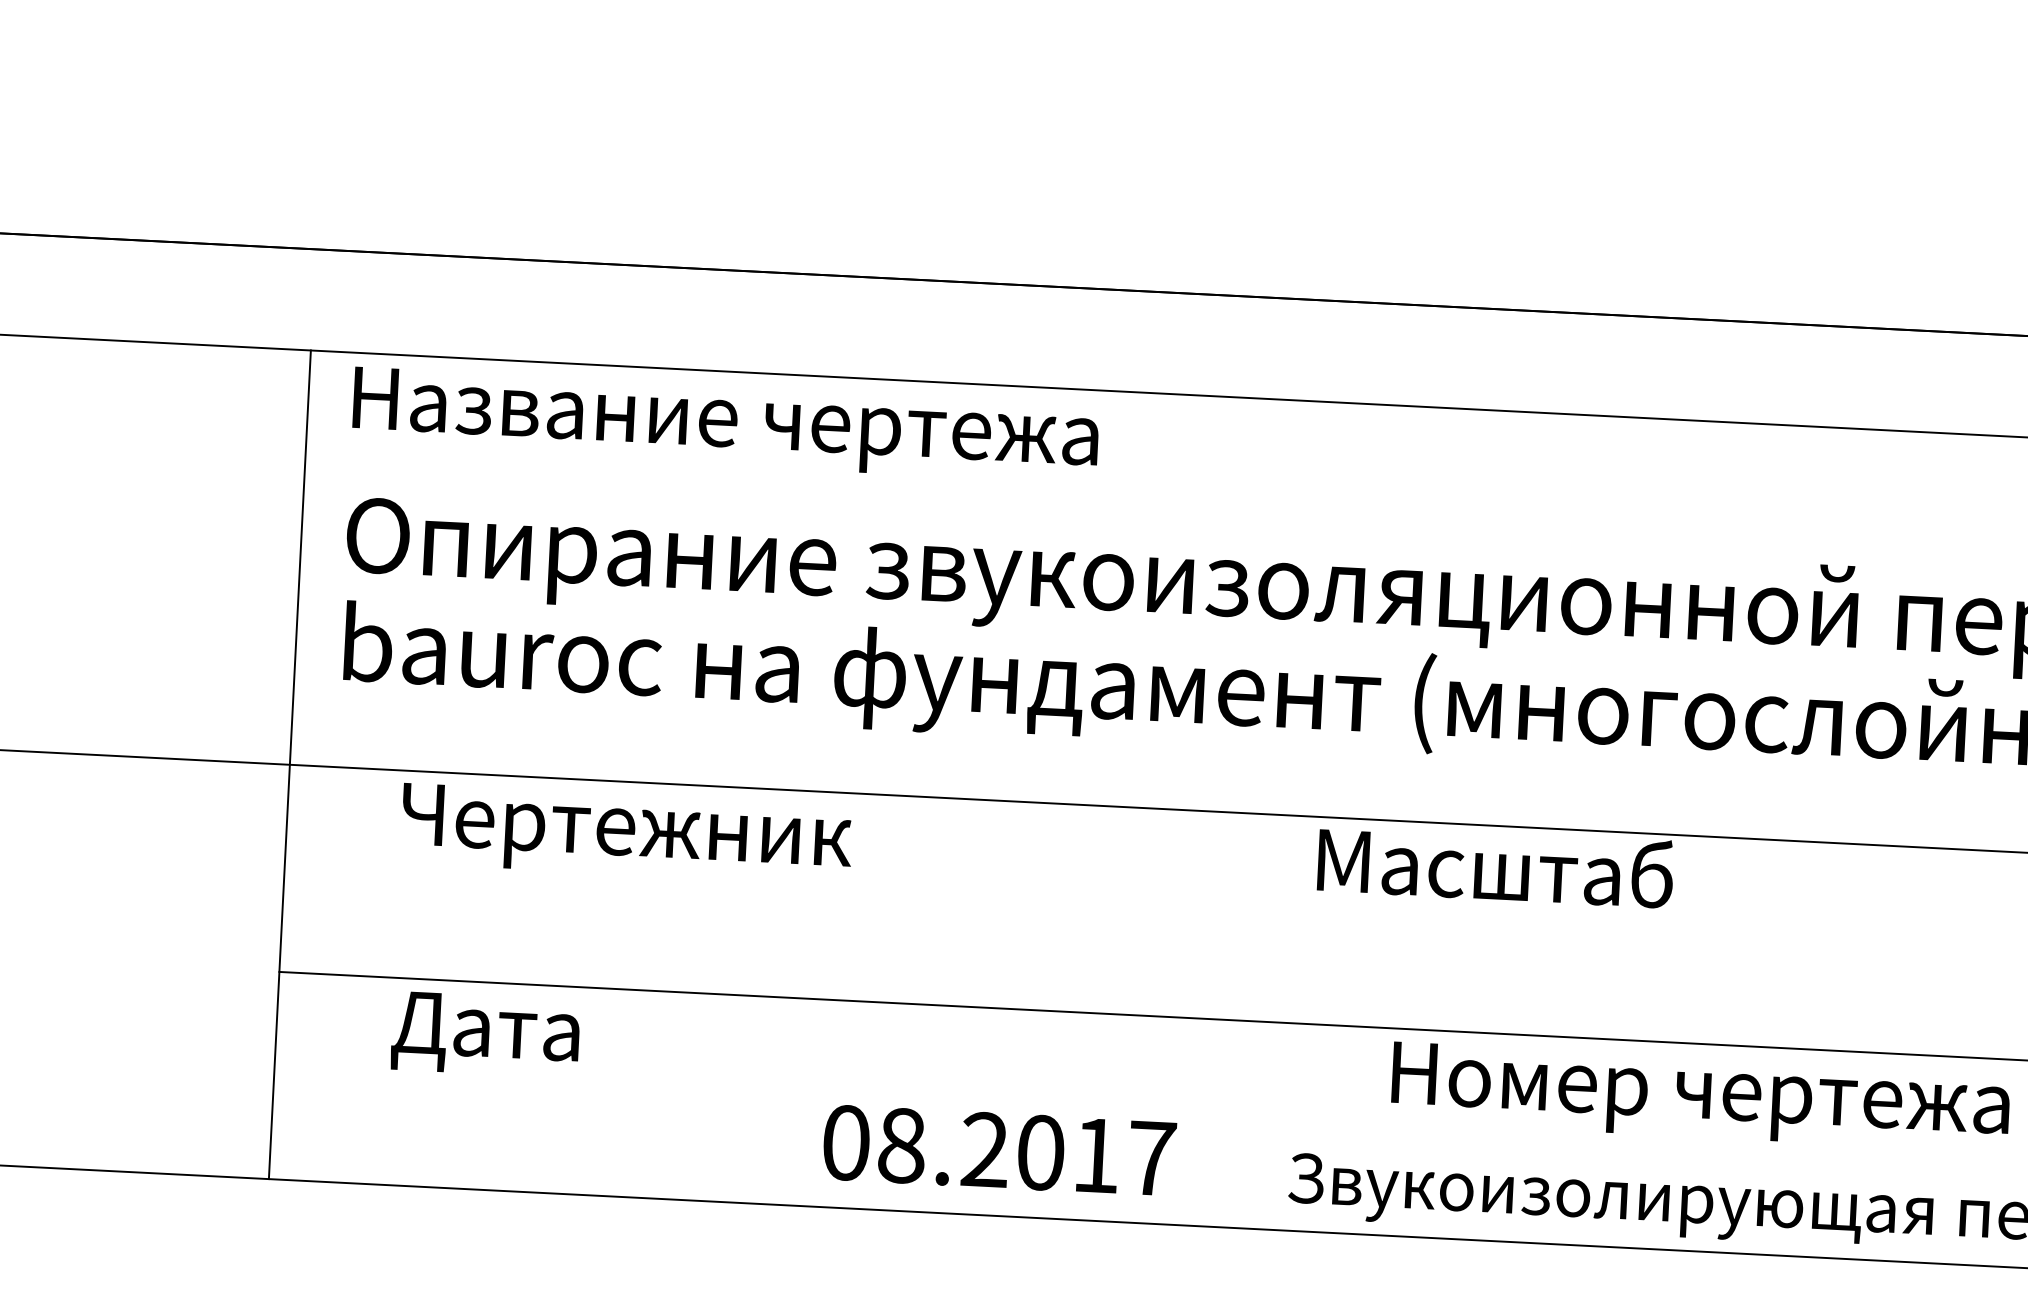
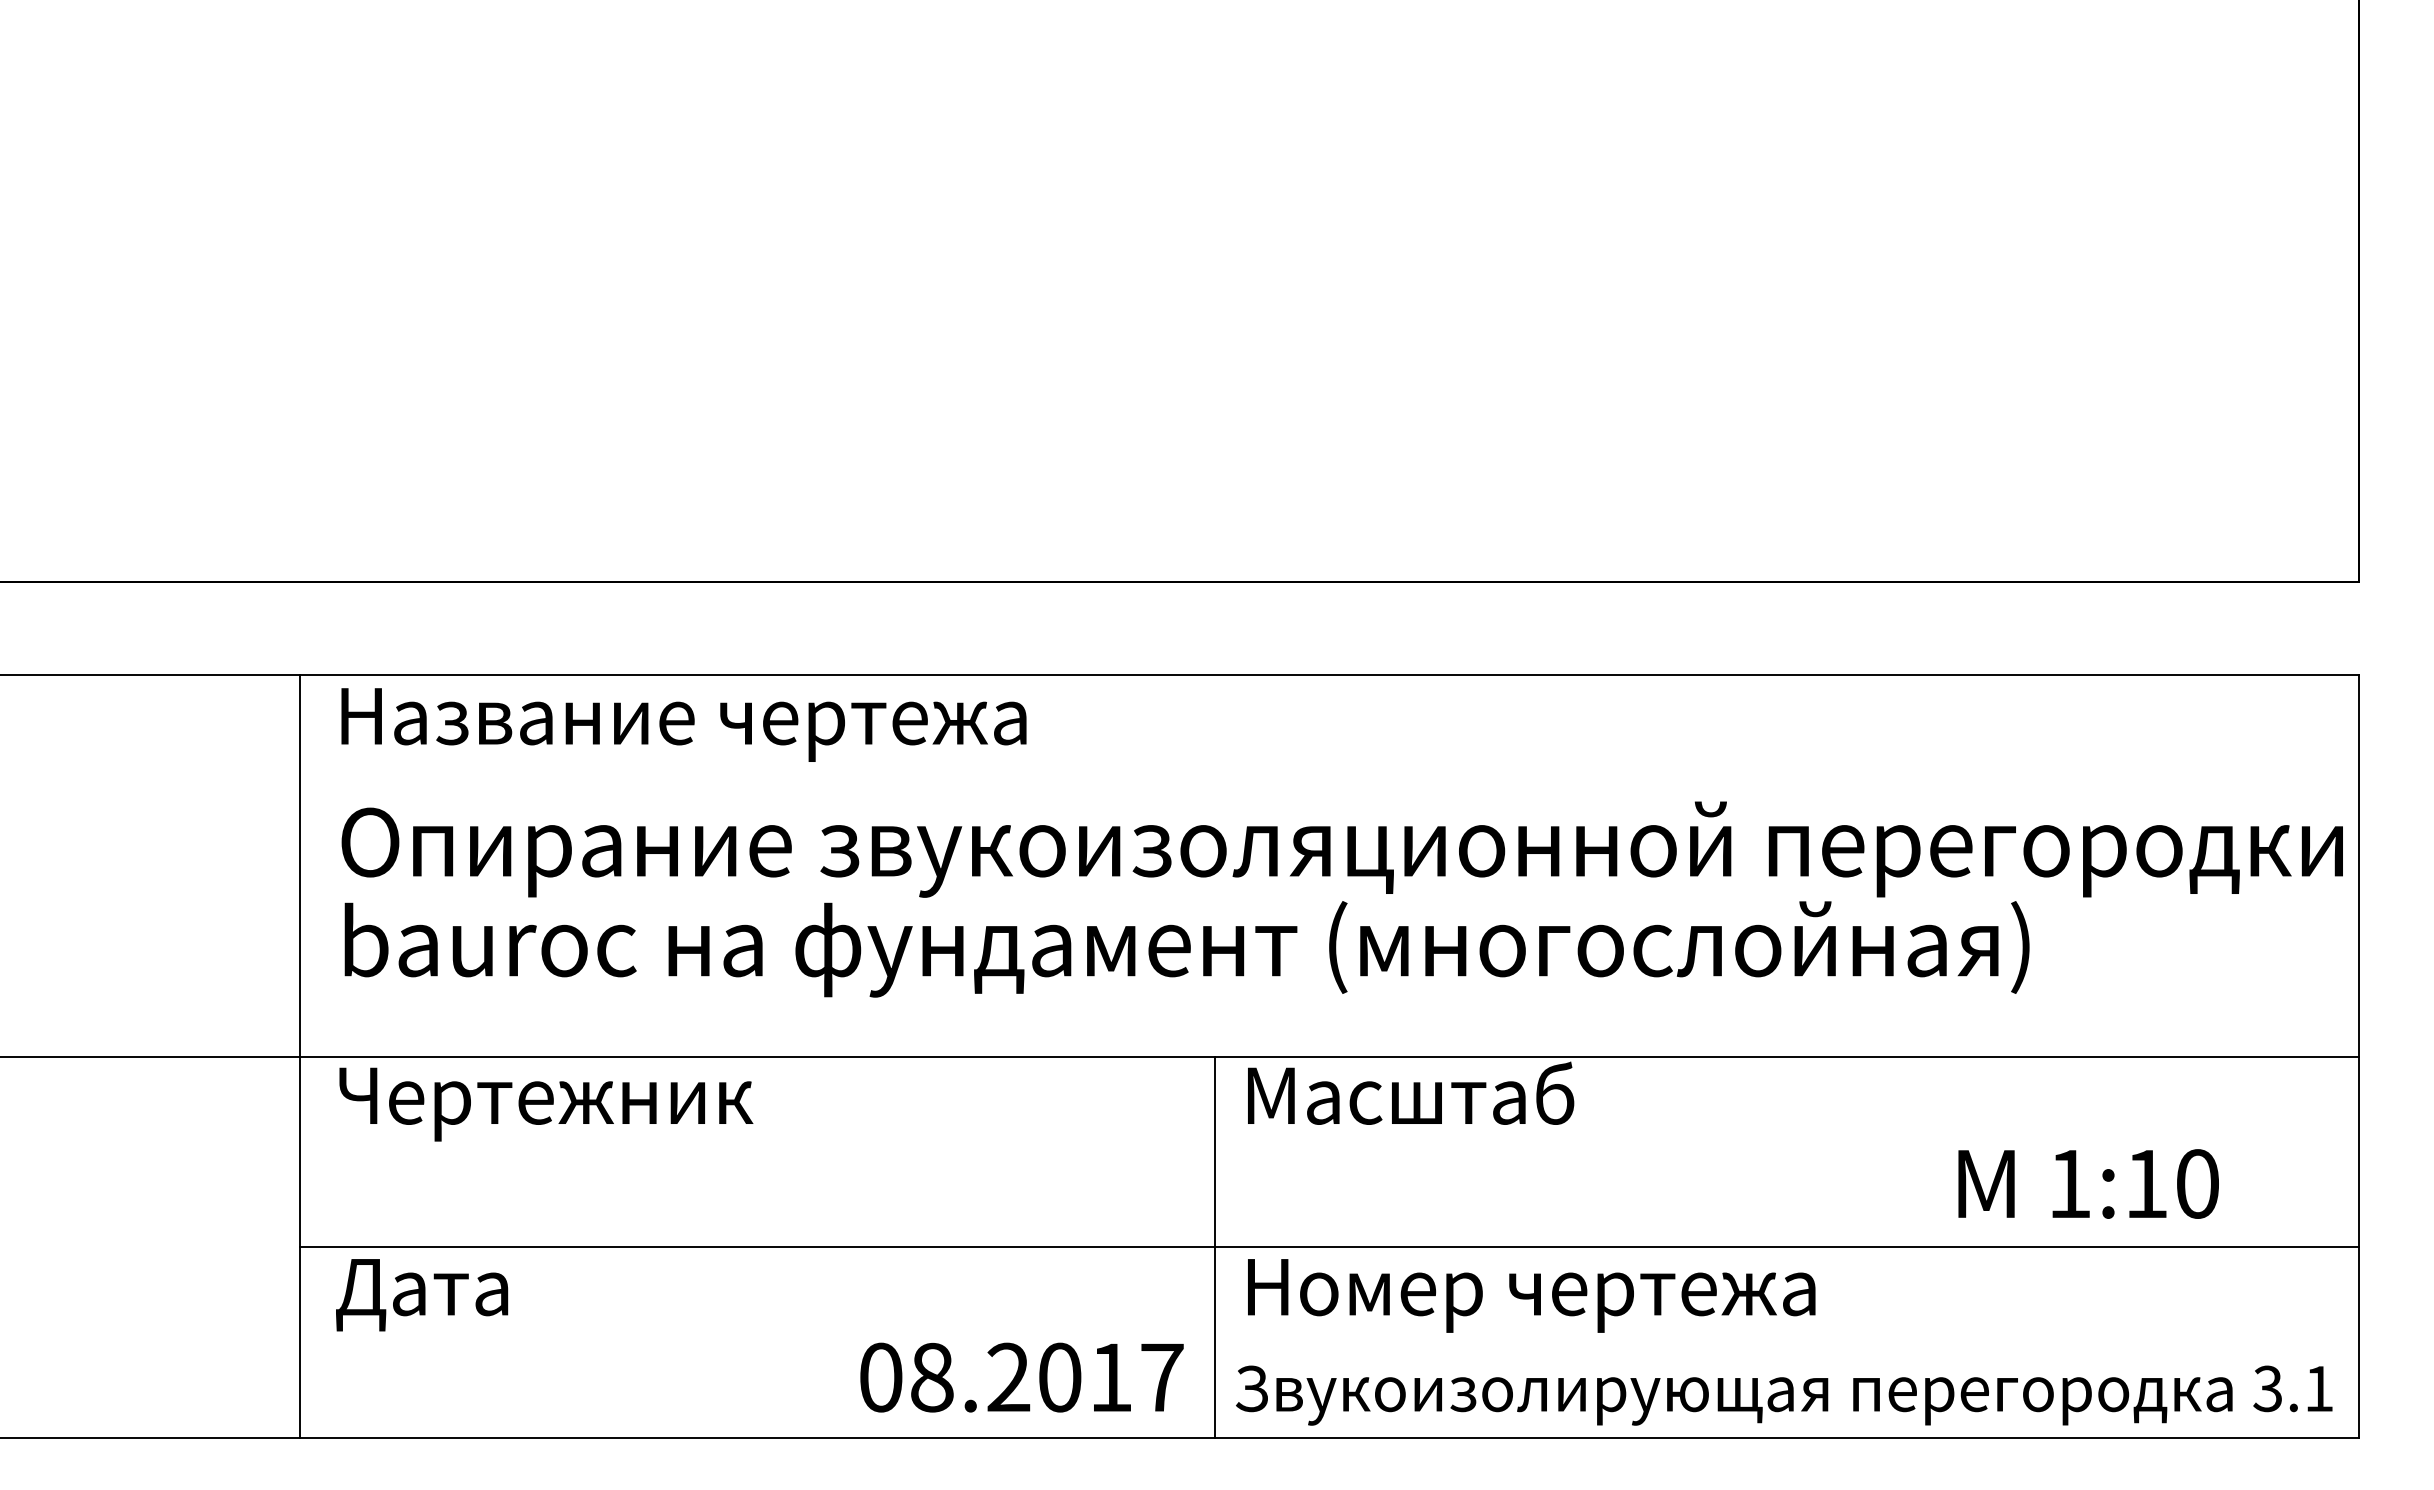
text: (627, 834) -> (546, 1104), moved
line: (1273, 1021) -> (1214, 1246), added
text: (486, 1035) -> (422, 1295), moved
text: (1700, 1096) -> (1531, 1295), moved
text: (999, 1150) -> (1021, 1377), moved

